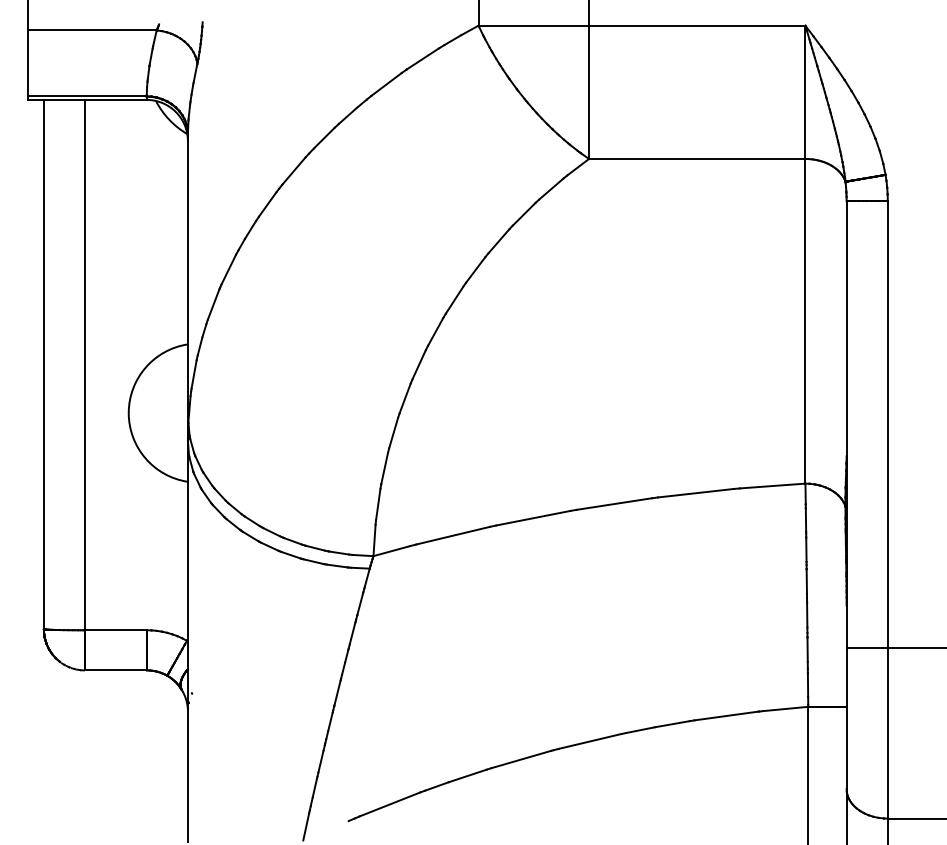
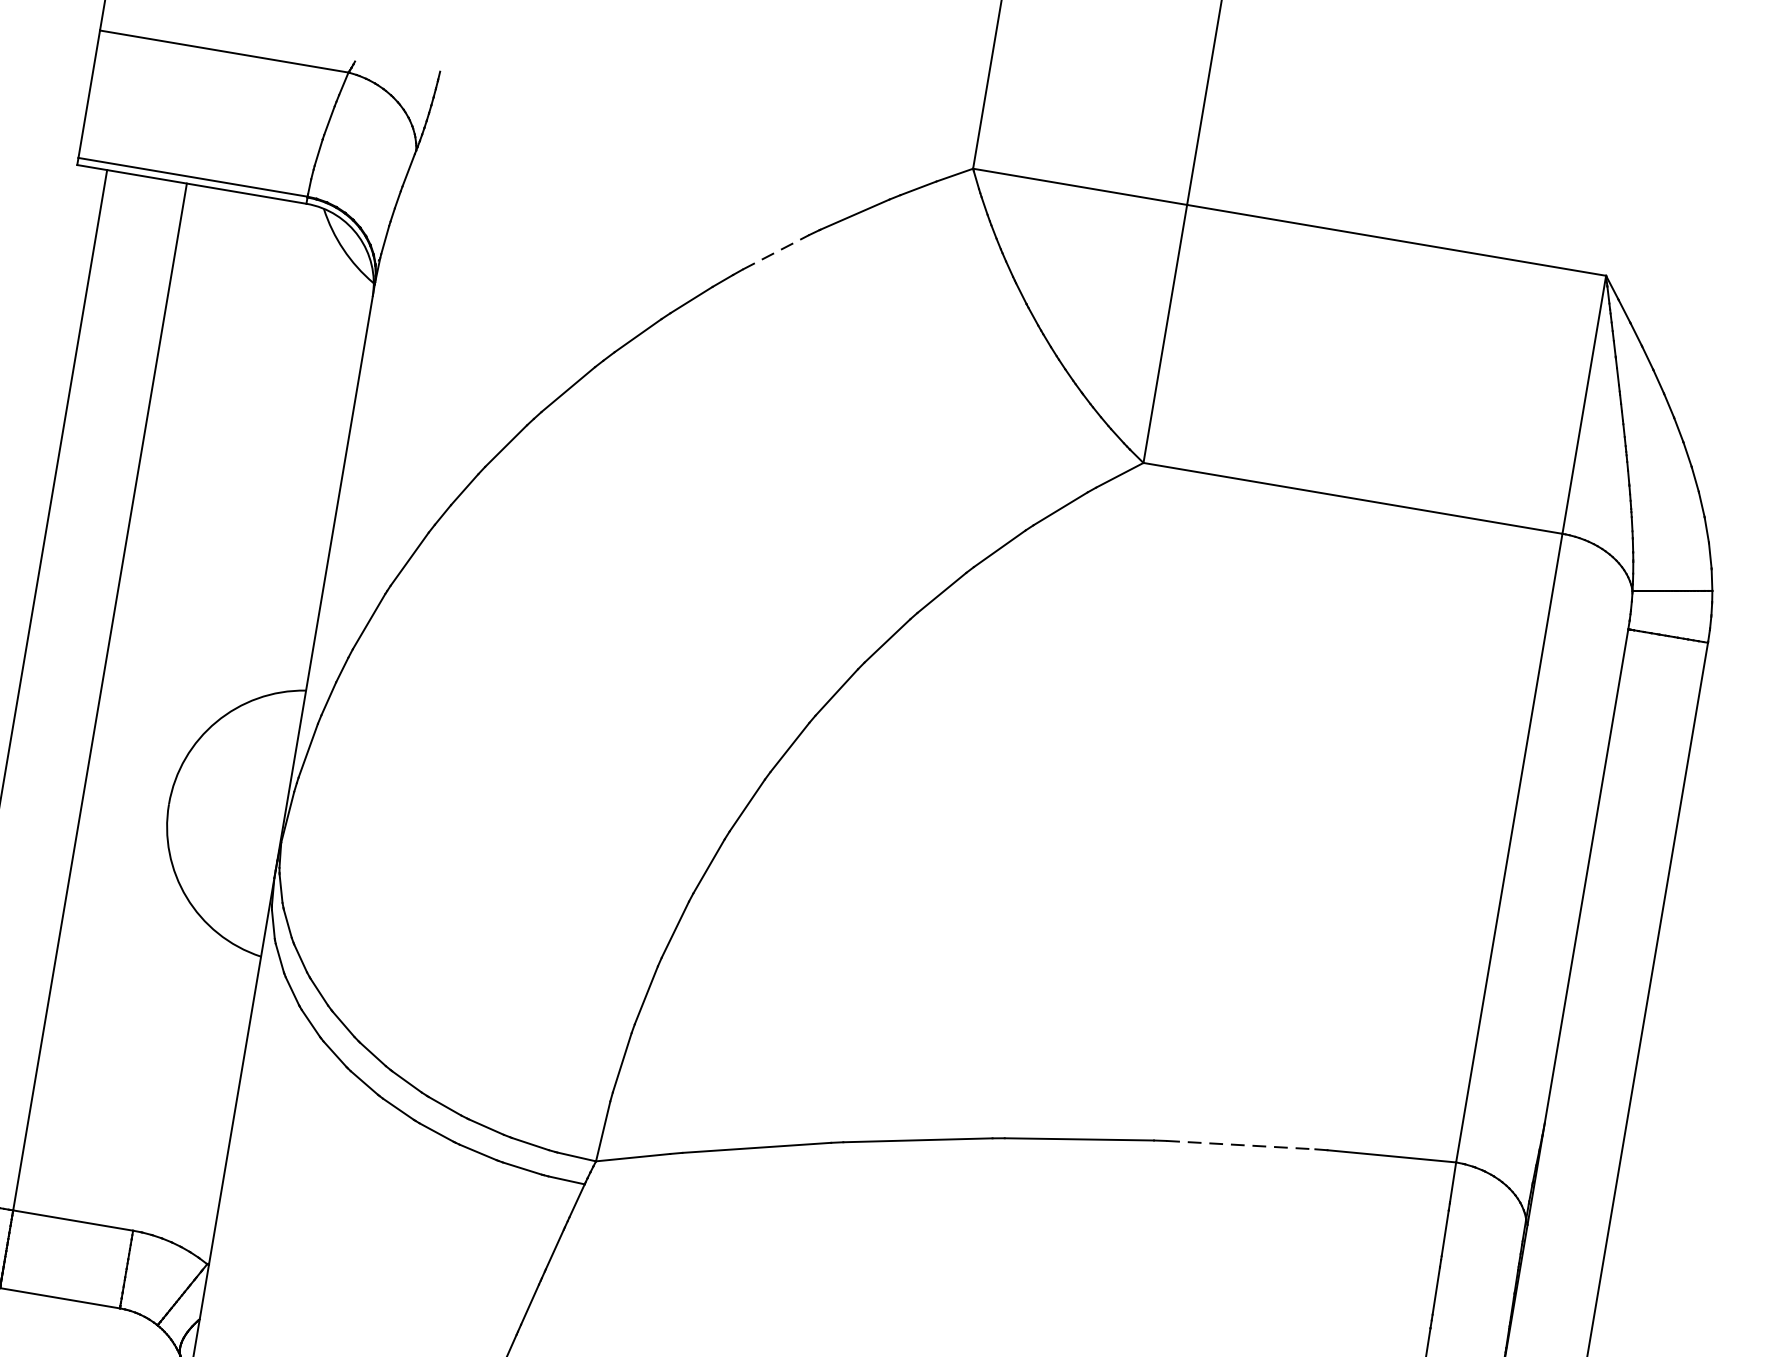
line: (387, 84) -> (777, 252), solid -> dashed
line: (696, 493) -> (1241, 1145), solid -> dashed

